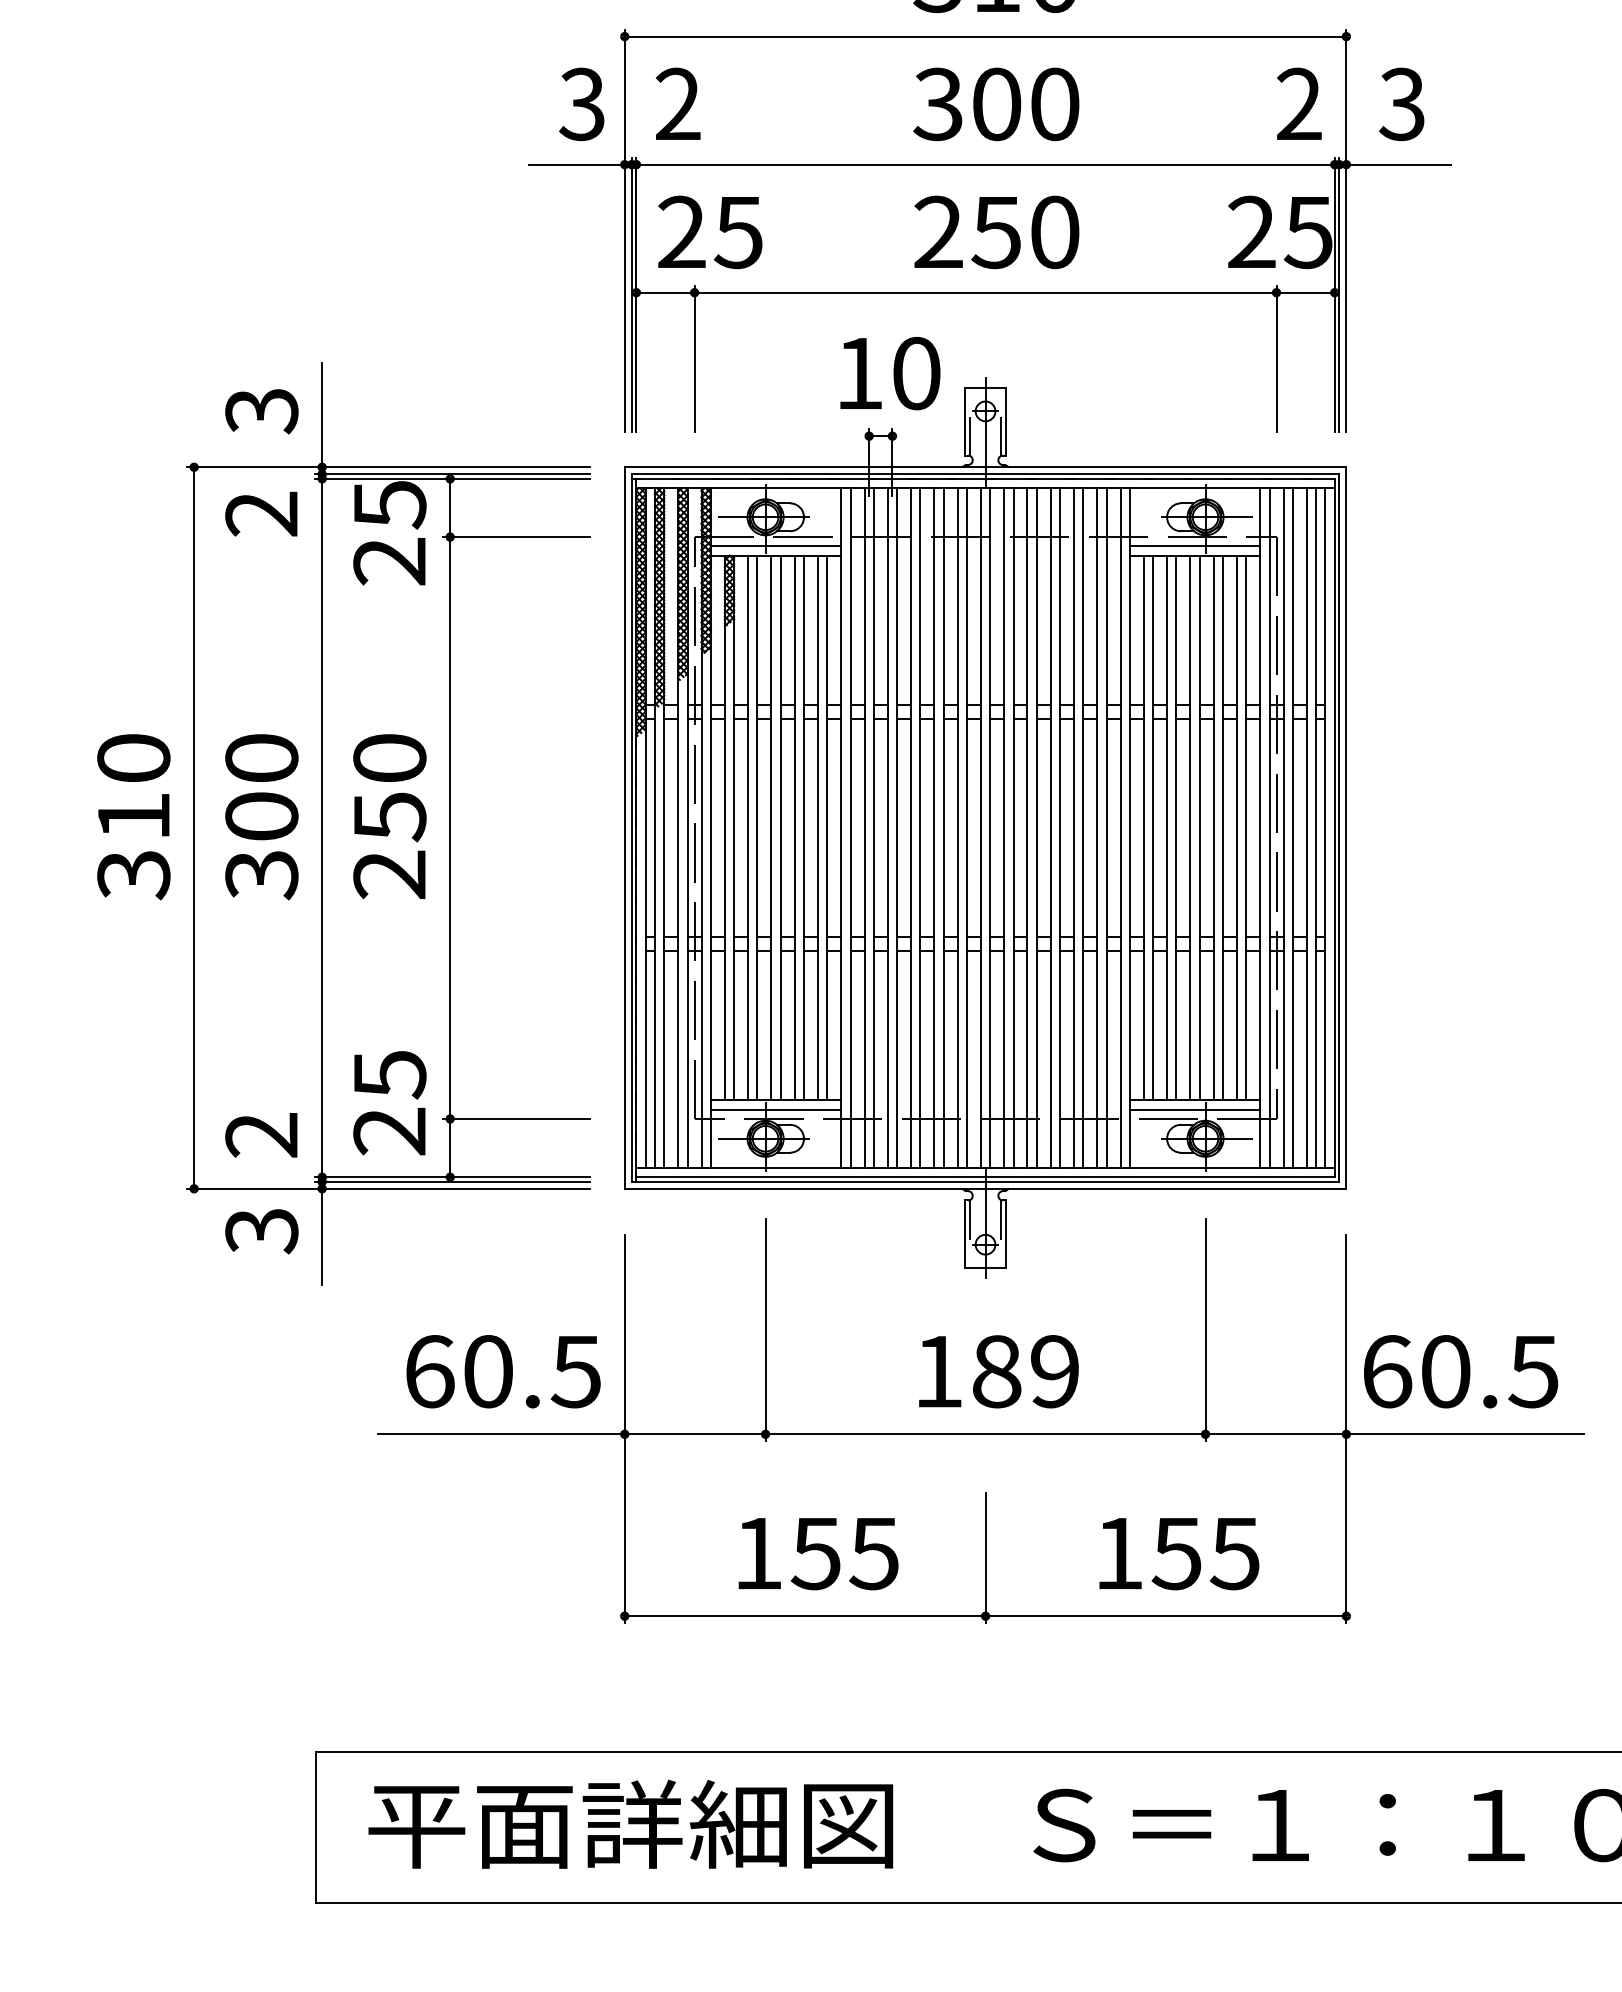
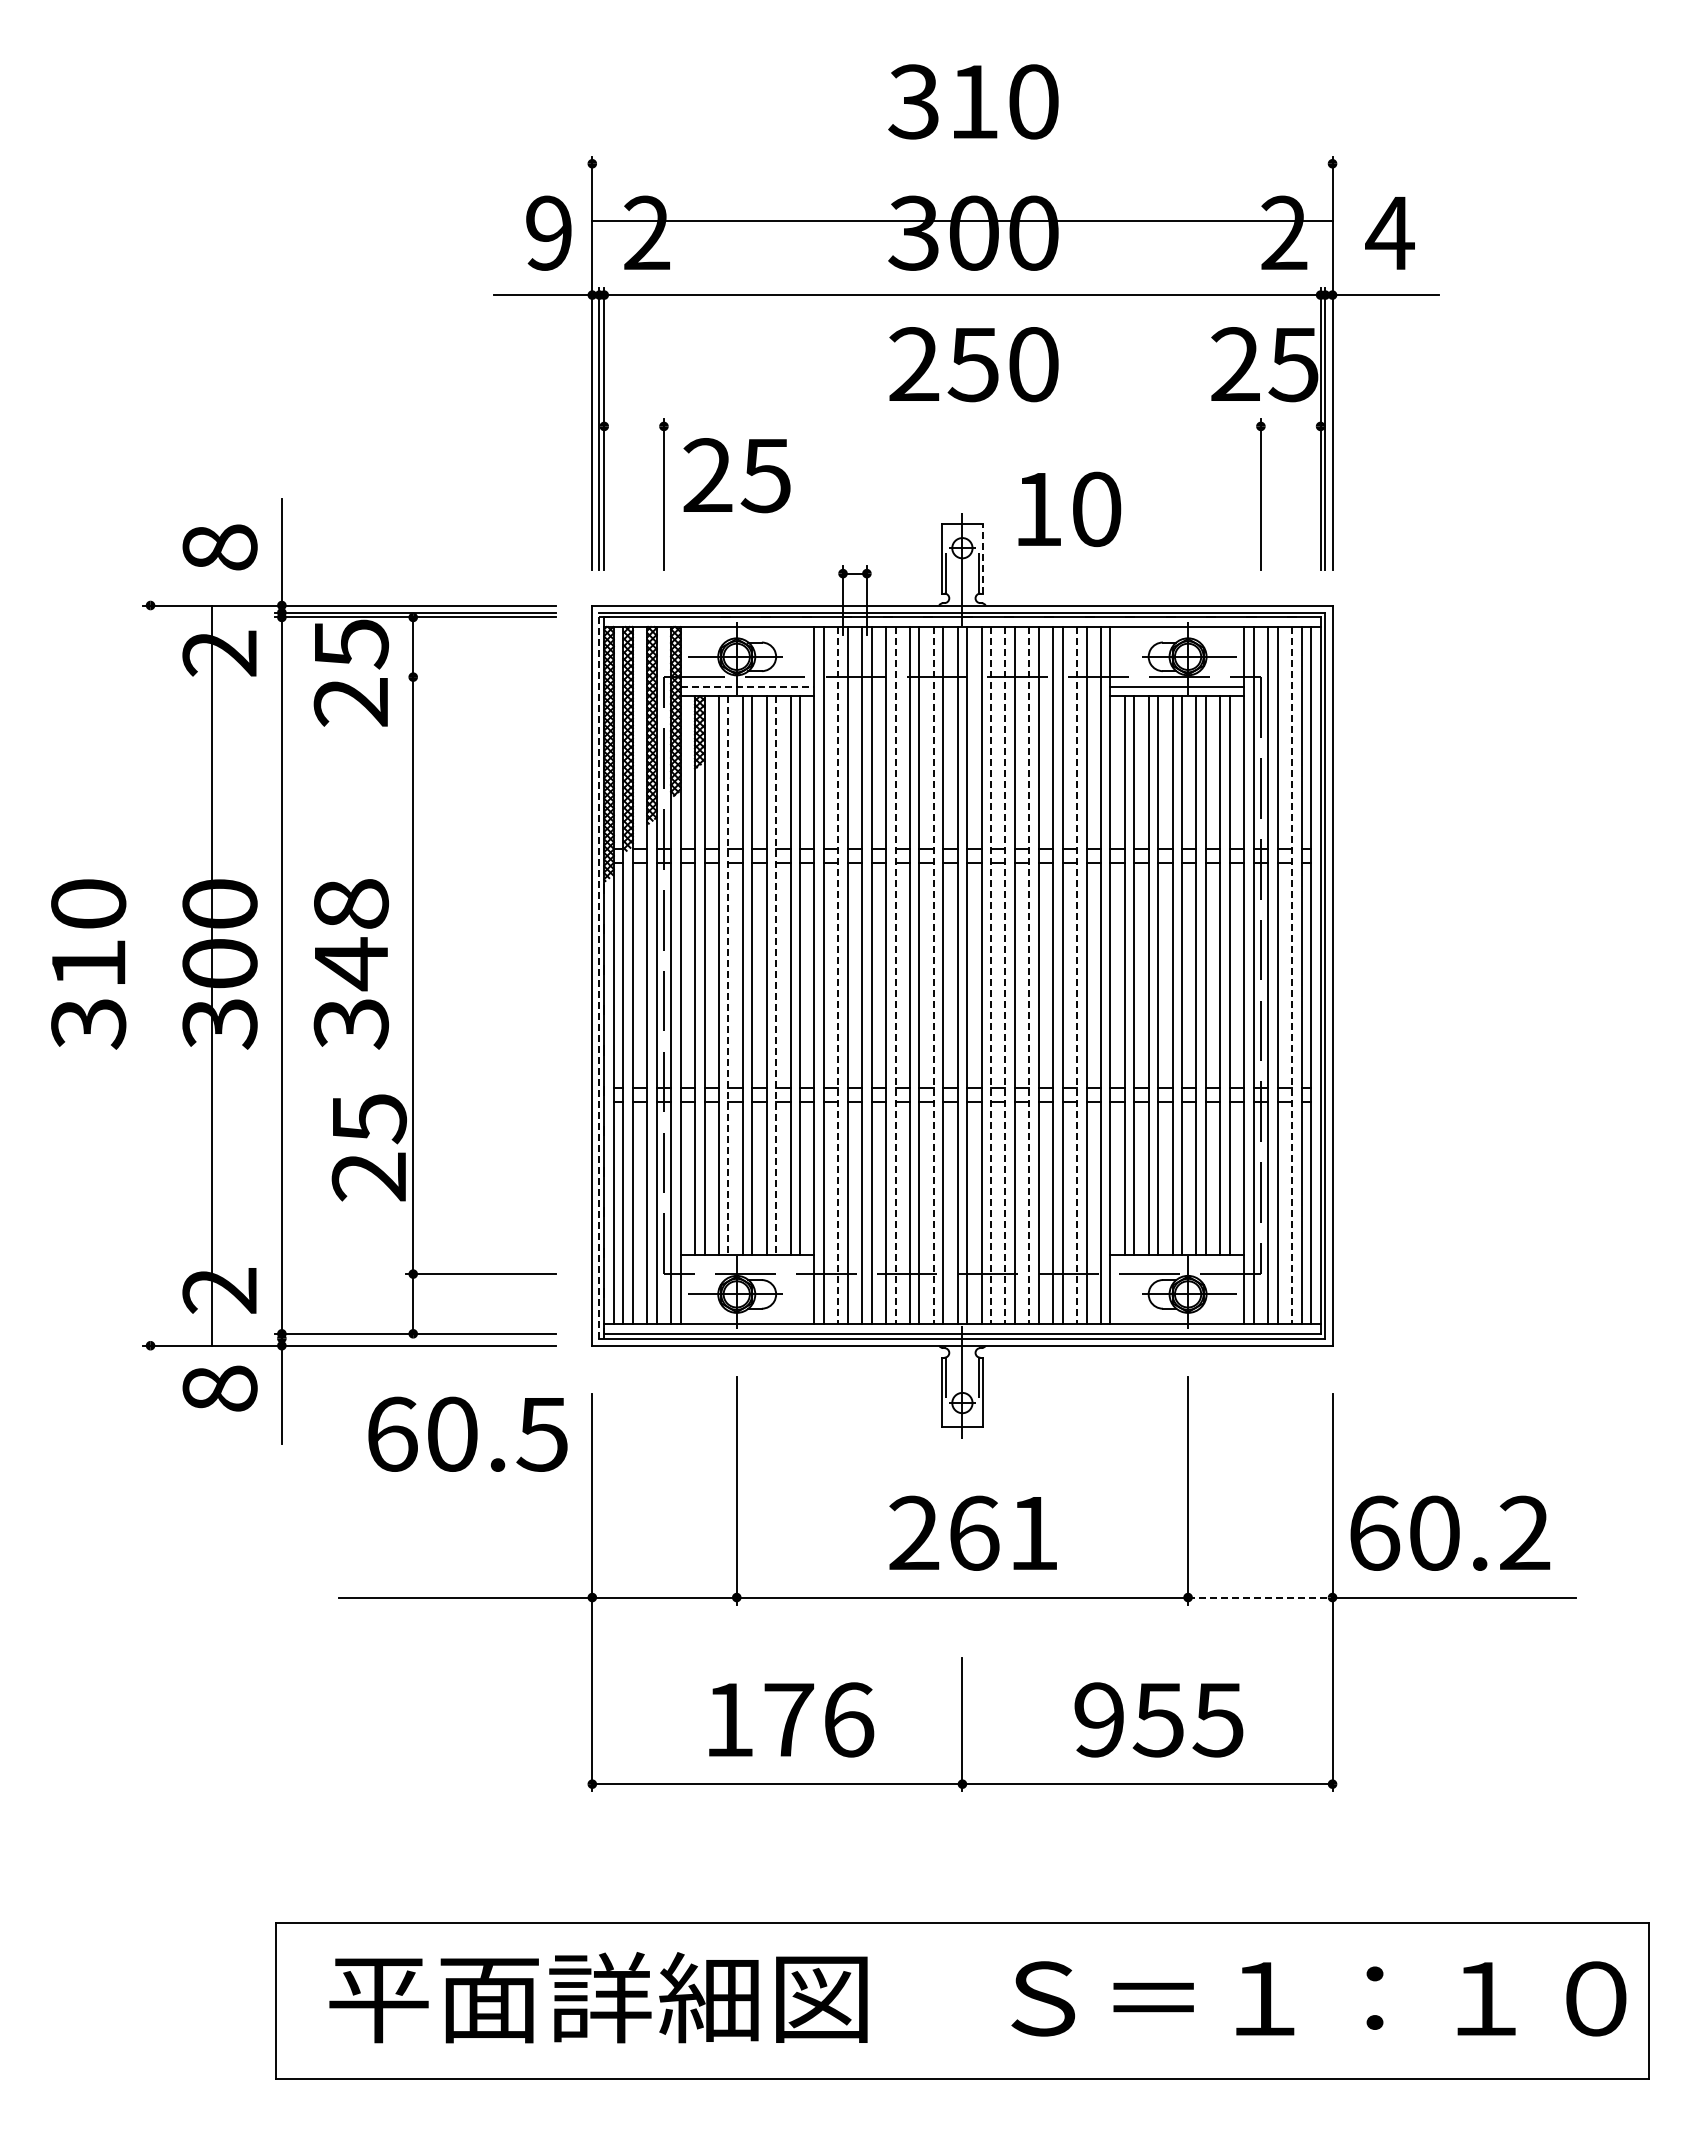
line: (985, 36) -> (962, 220), moved
text: (582, 103) -> (548, 232), 3 -> 9
text: (1401, 103) -> (1389, 232), 3 -> 4
text: (709, 232) -> (736, 475), moved
line: (985, 292) -> (962, 426), removed
text: (890, 372) -> (1069, 508), moved
text: (261, 410) -> (219, 547), 3 -> 8
line: (1006, 421) -> (983, 558), solid -> dashed
line: (516, 537) -> (481, 677), removed
line: (776, 546) -> (747, 686), solid -> dashed
text: (390, 817) -> (351, 964), 250 -> 348
line: (194, 827) -> (211, 975), moved
line: (631, 827) -> (599, 975), solid -> dashed
line: (864, 827) -> (838, 975), solid -> dashed
line: (920, 827) -> (895, 975), solid -> dashed
line: (957, 827) -> (933, 975), solid -> dashed
line: (1013, 827) -> (991, 975), solid -> dashed
line: (1027, 827) -> (1005, 975), solid -> dashed
line: (1050, 827) -> (1029, 975), solid -> dashed
line: (1097, 827) -> (1077, 975), solid -> dashed
line: (1306, 827) -> (1291, 975), solid -> dashed
line: (757, 828) -> (728, 976), solid -> dashed
line: (804, 828) -> (776, 976), solid -> dashed
text: (389, 1102) -> (368, 1147), moved
line: (776, 1109) -> (747, 1264), removed
line: (1195, 1109) -> (1177, 1264), removed
line: (452, 1181) -> (415, 1338), removed
text: (261, 1231) -> (219, 1389), 3 -> 8
text: (503, 1370) -> (467, 1433), moved
text: (996, 1370) -> (973, 1532), 189 -> 261
text: (1533, 1370) -> (1524, 1532), 60.5 -> 60.2
line: (1276, 1434) -> (1260, 1597), solid -> dashed
text: (845, 1553) -> (818, 1719), 155 -> 176
text: (1118, 1553) -> (1098, 1719), 155 -> 955

